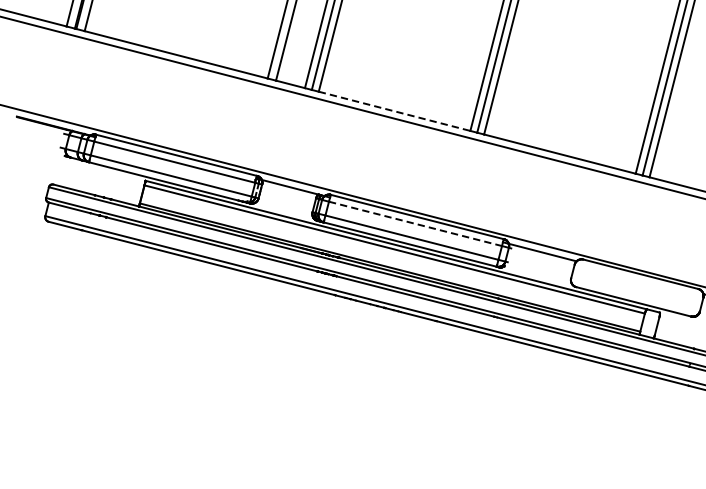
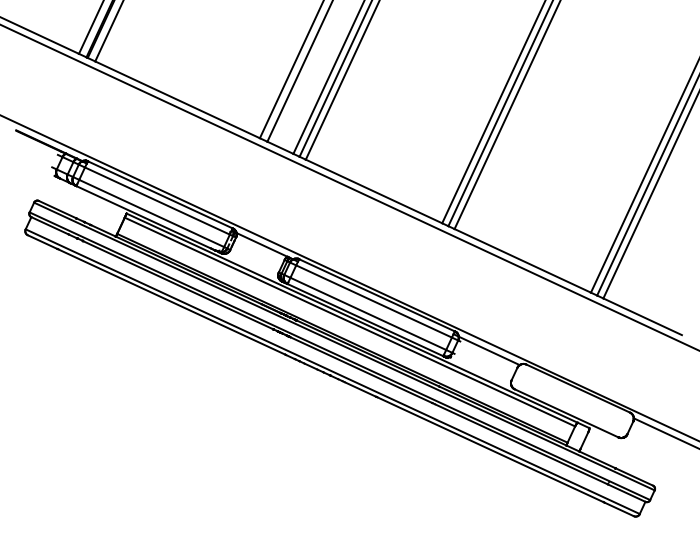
line: (395, 111) -> (374, 191), dashed -> solid
line: (415, 223) -> (374, 301), dashed -> solid

